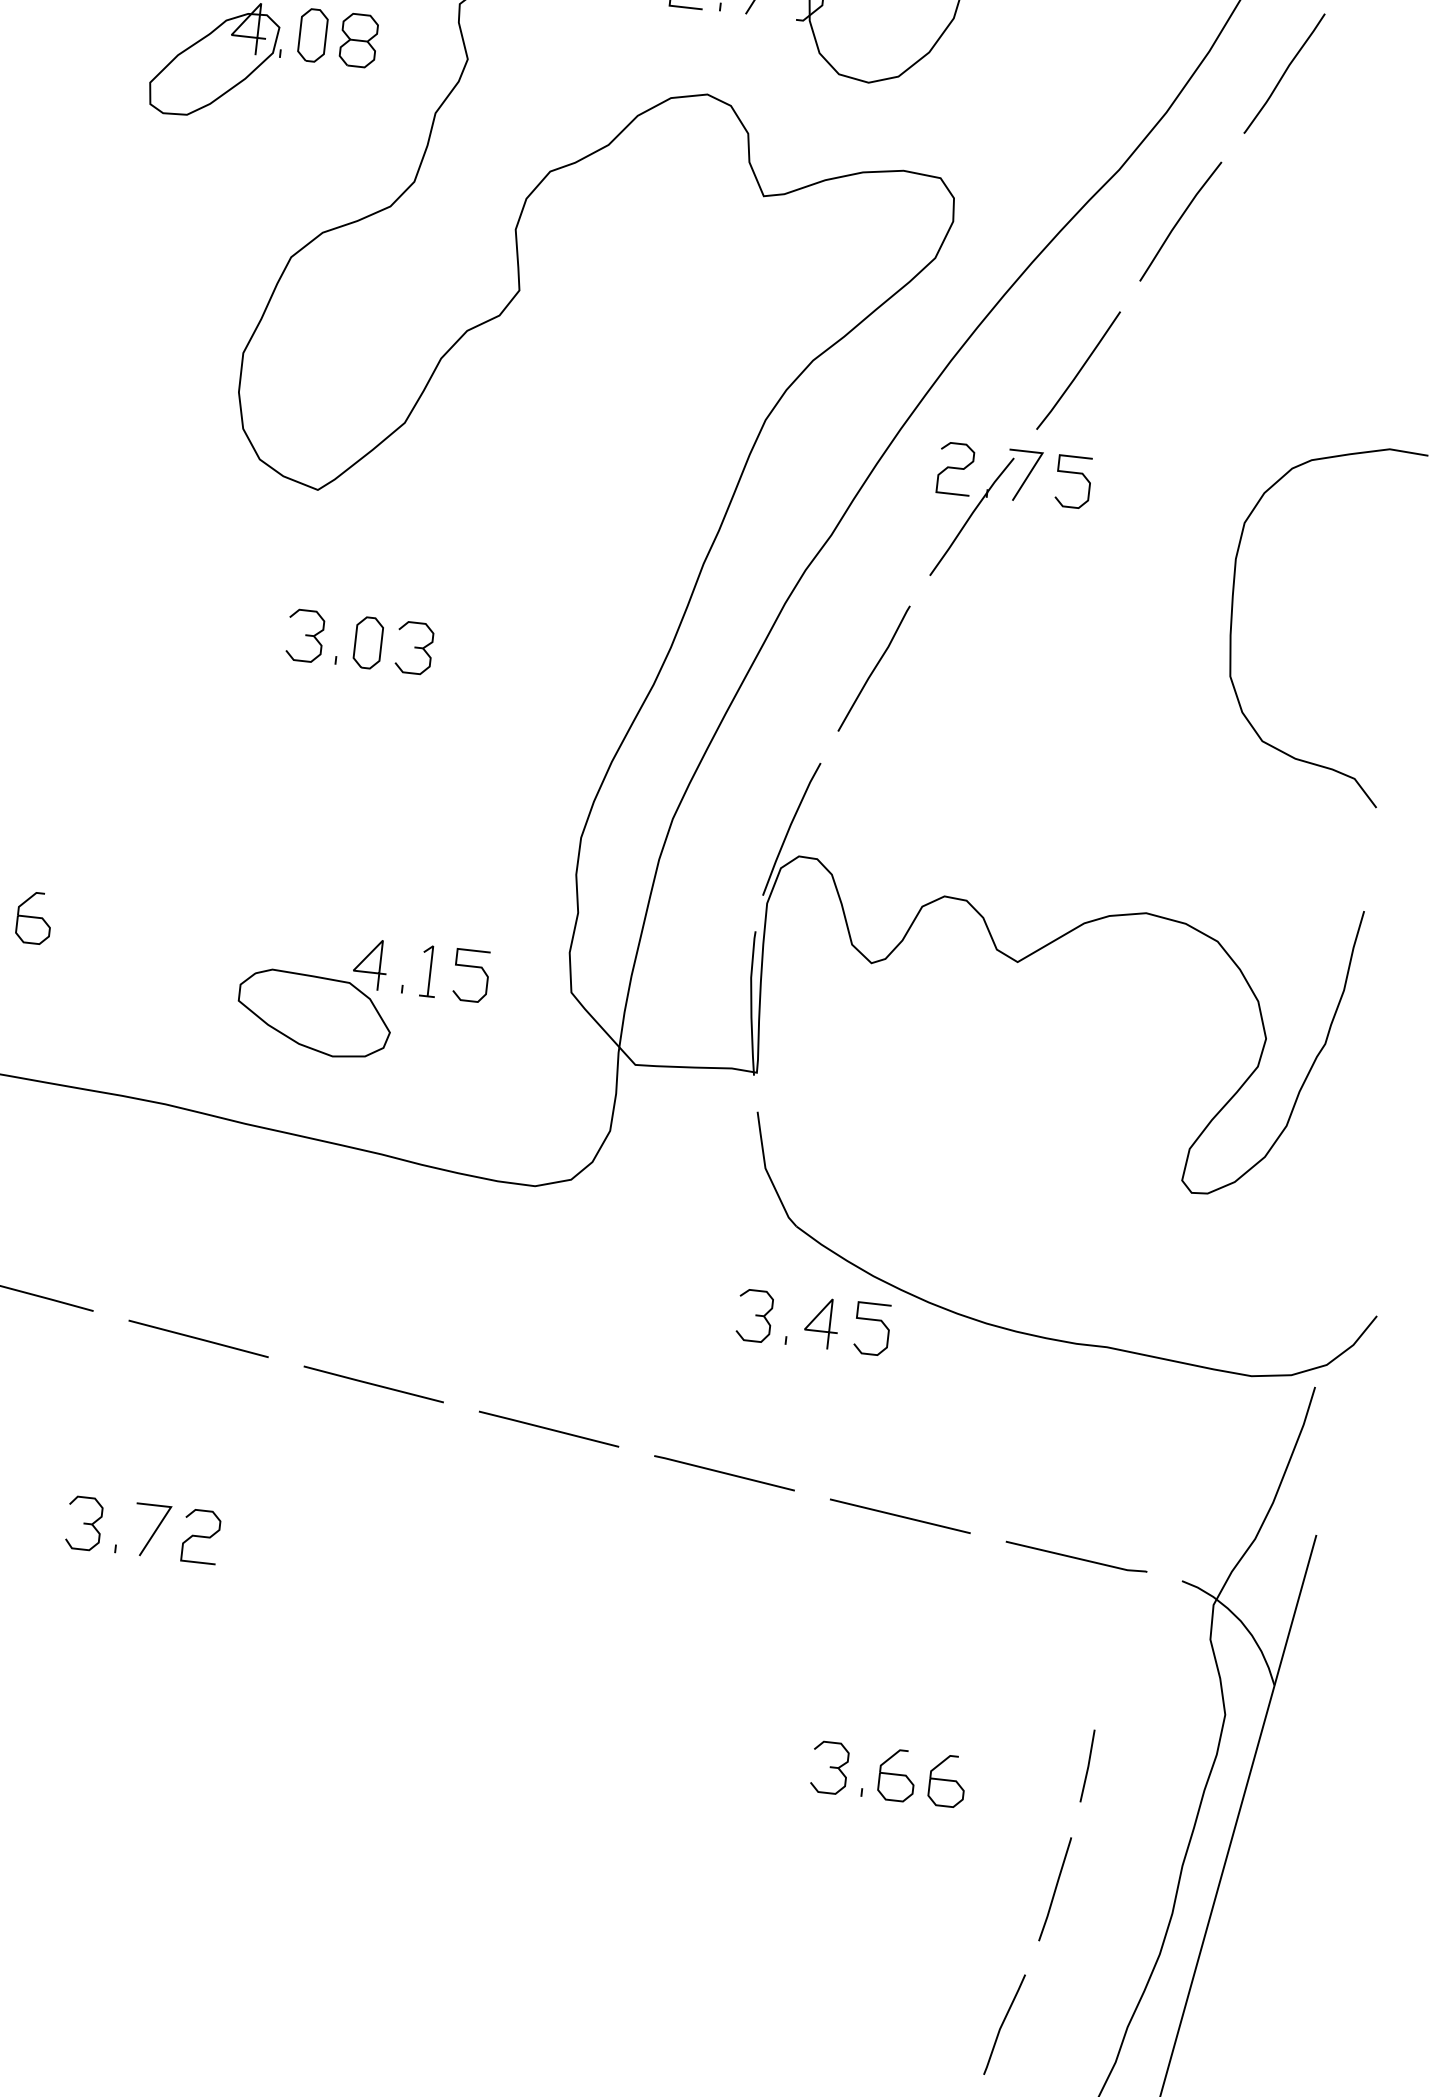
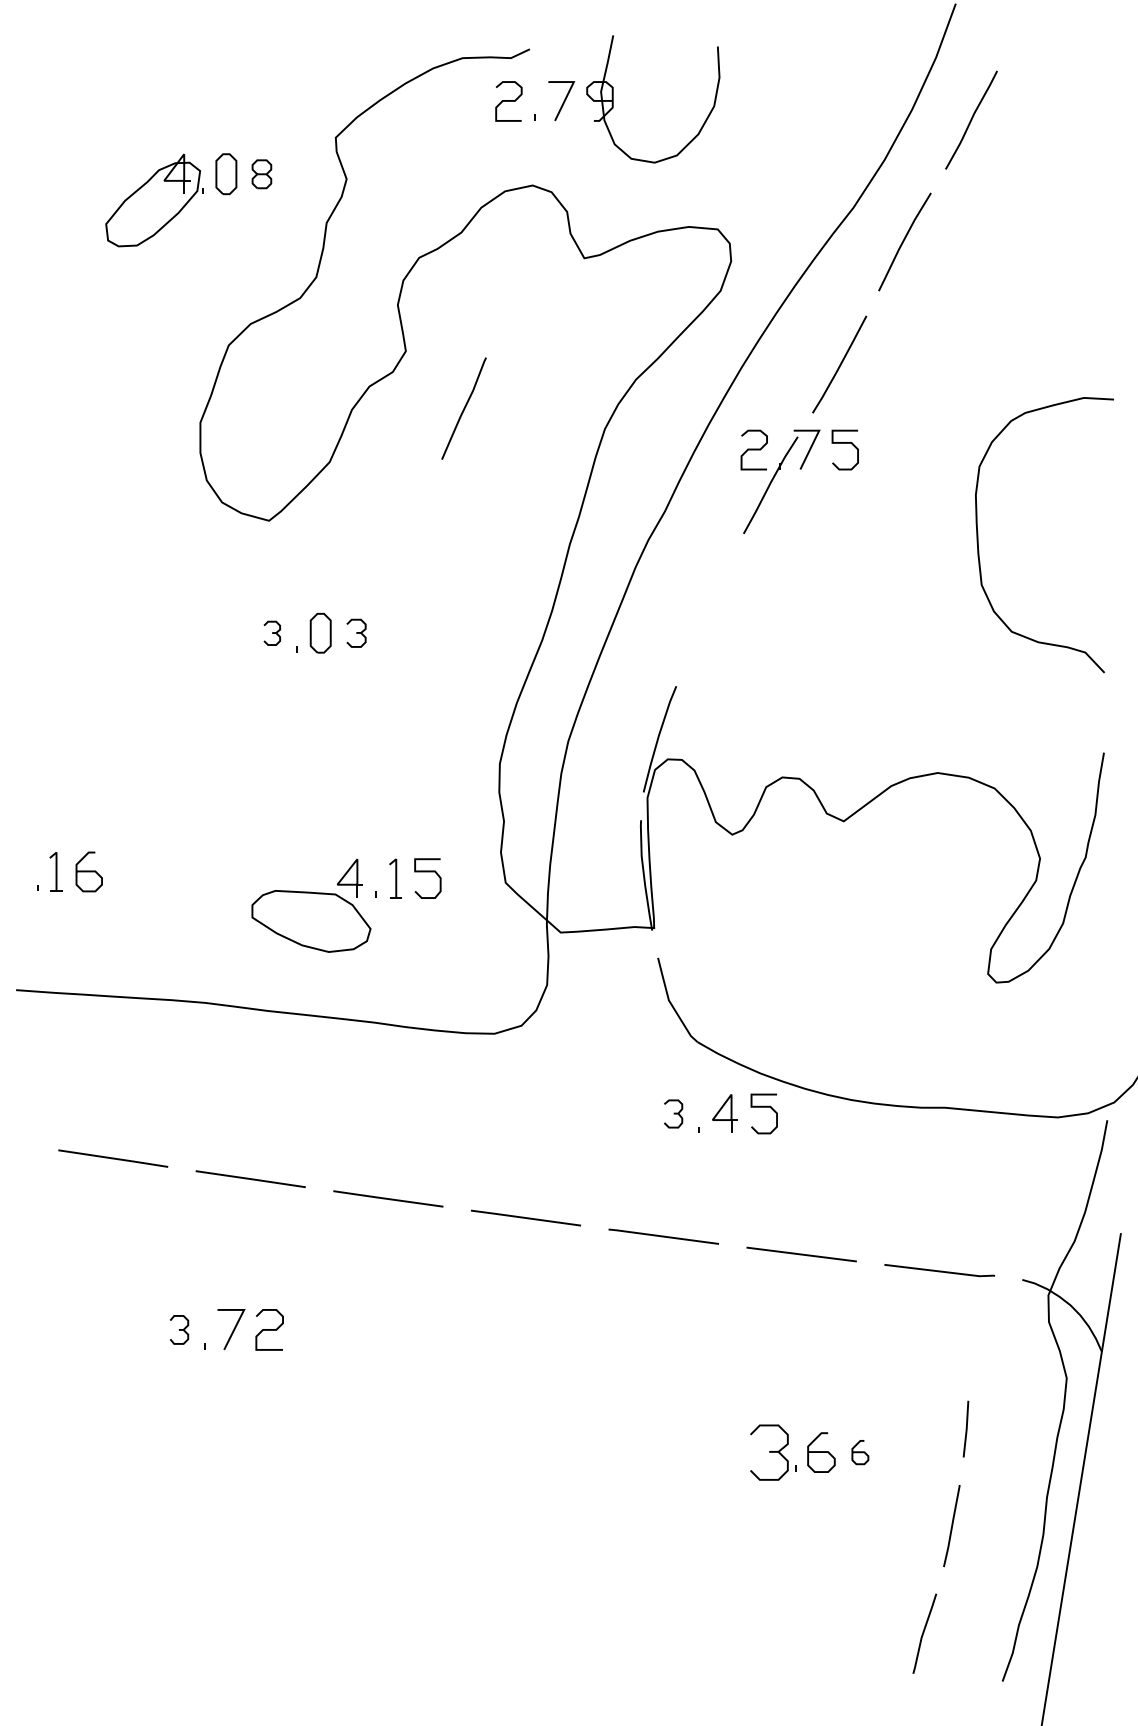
part: (358, 40) -> (261, 174), size x0.7
part: (305, 636) -> (272, 633), size x0.6
part: (414, 648) -> (356, 633), size x0.7
curve: (873, 668) -> (463, 408), moved
part: (754, 1315) -> (673, 1113), size x0.7
part: (84, 1523) -> (179, 1329), size x0.7
part: (829, 1767) -> (769, 1452), size x1.4
part: (947, 1780) -> (860, 1452), size x0.6

